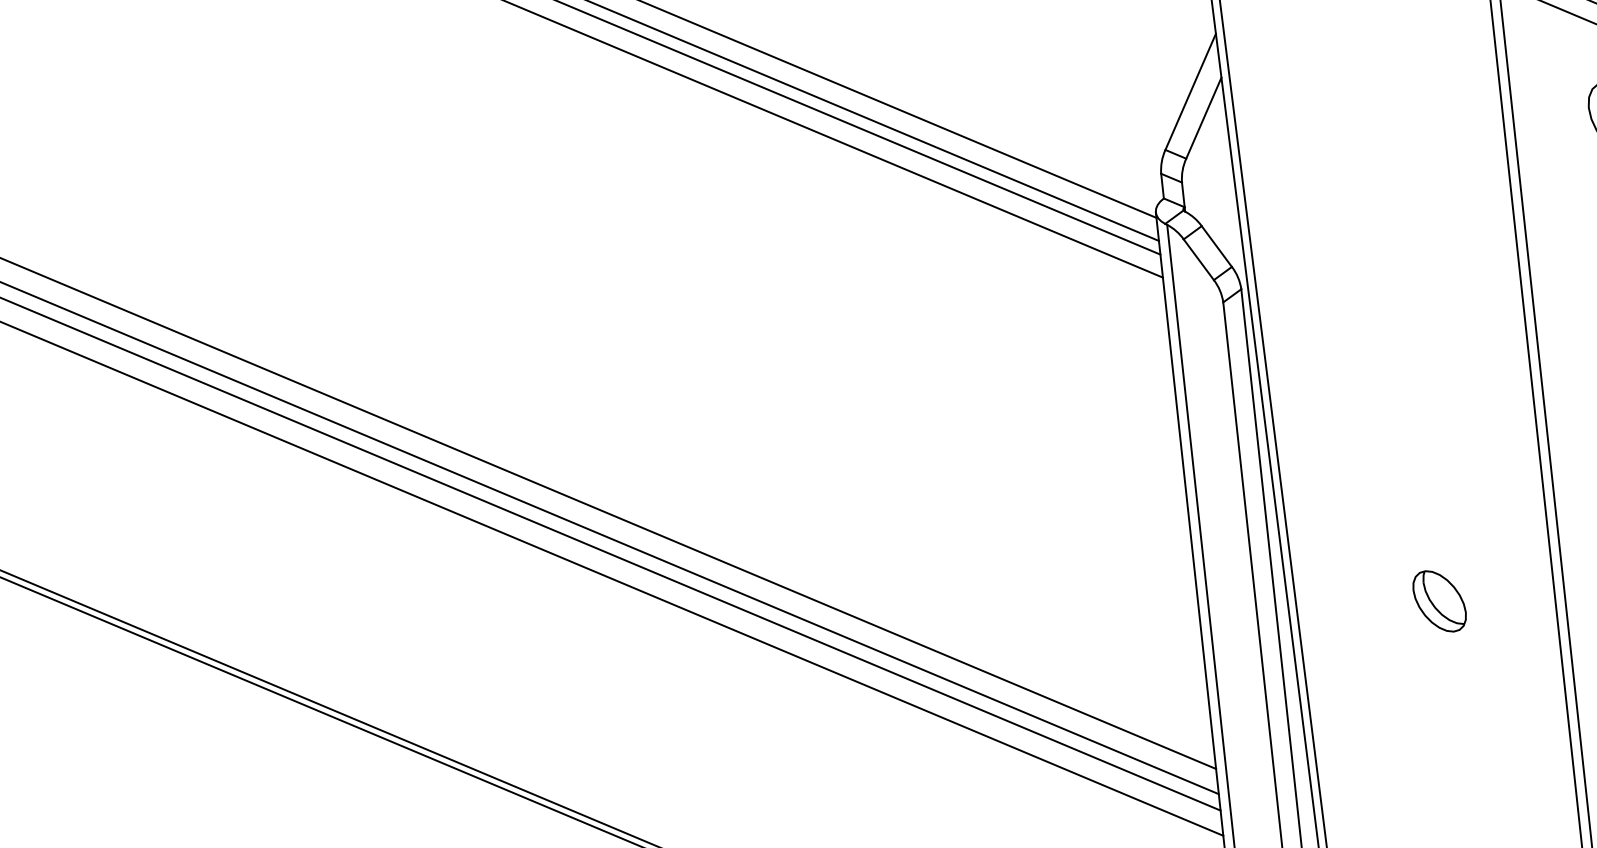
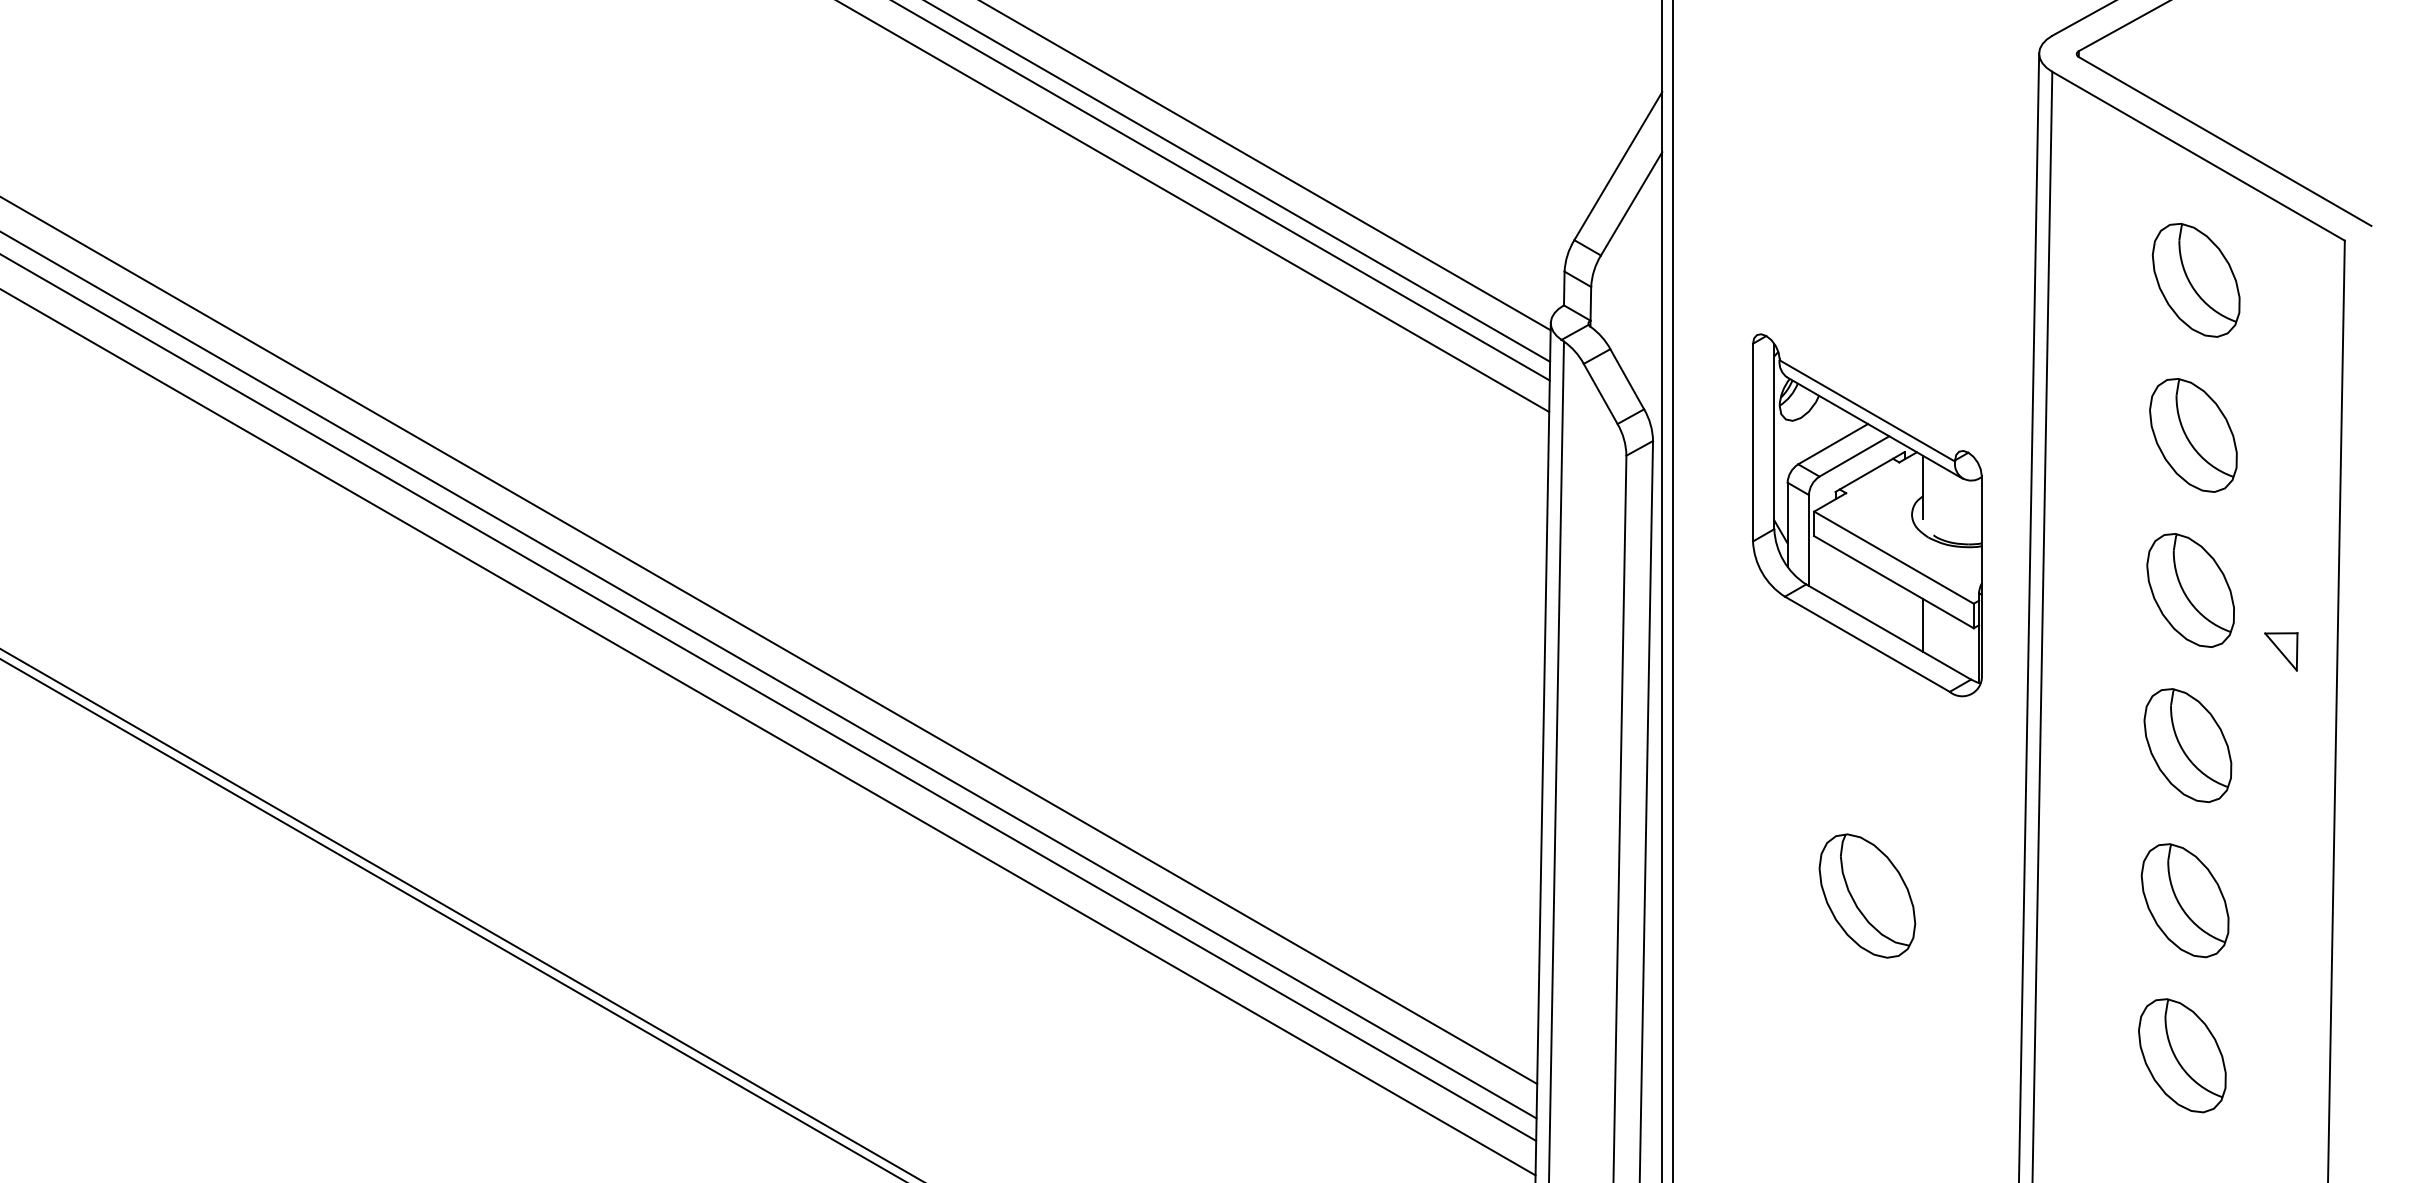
part: (1404, 323) -> (1867, 515), added
part: (1439, 601) -> (1867, 895), size x1.43

